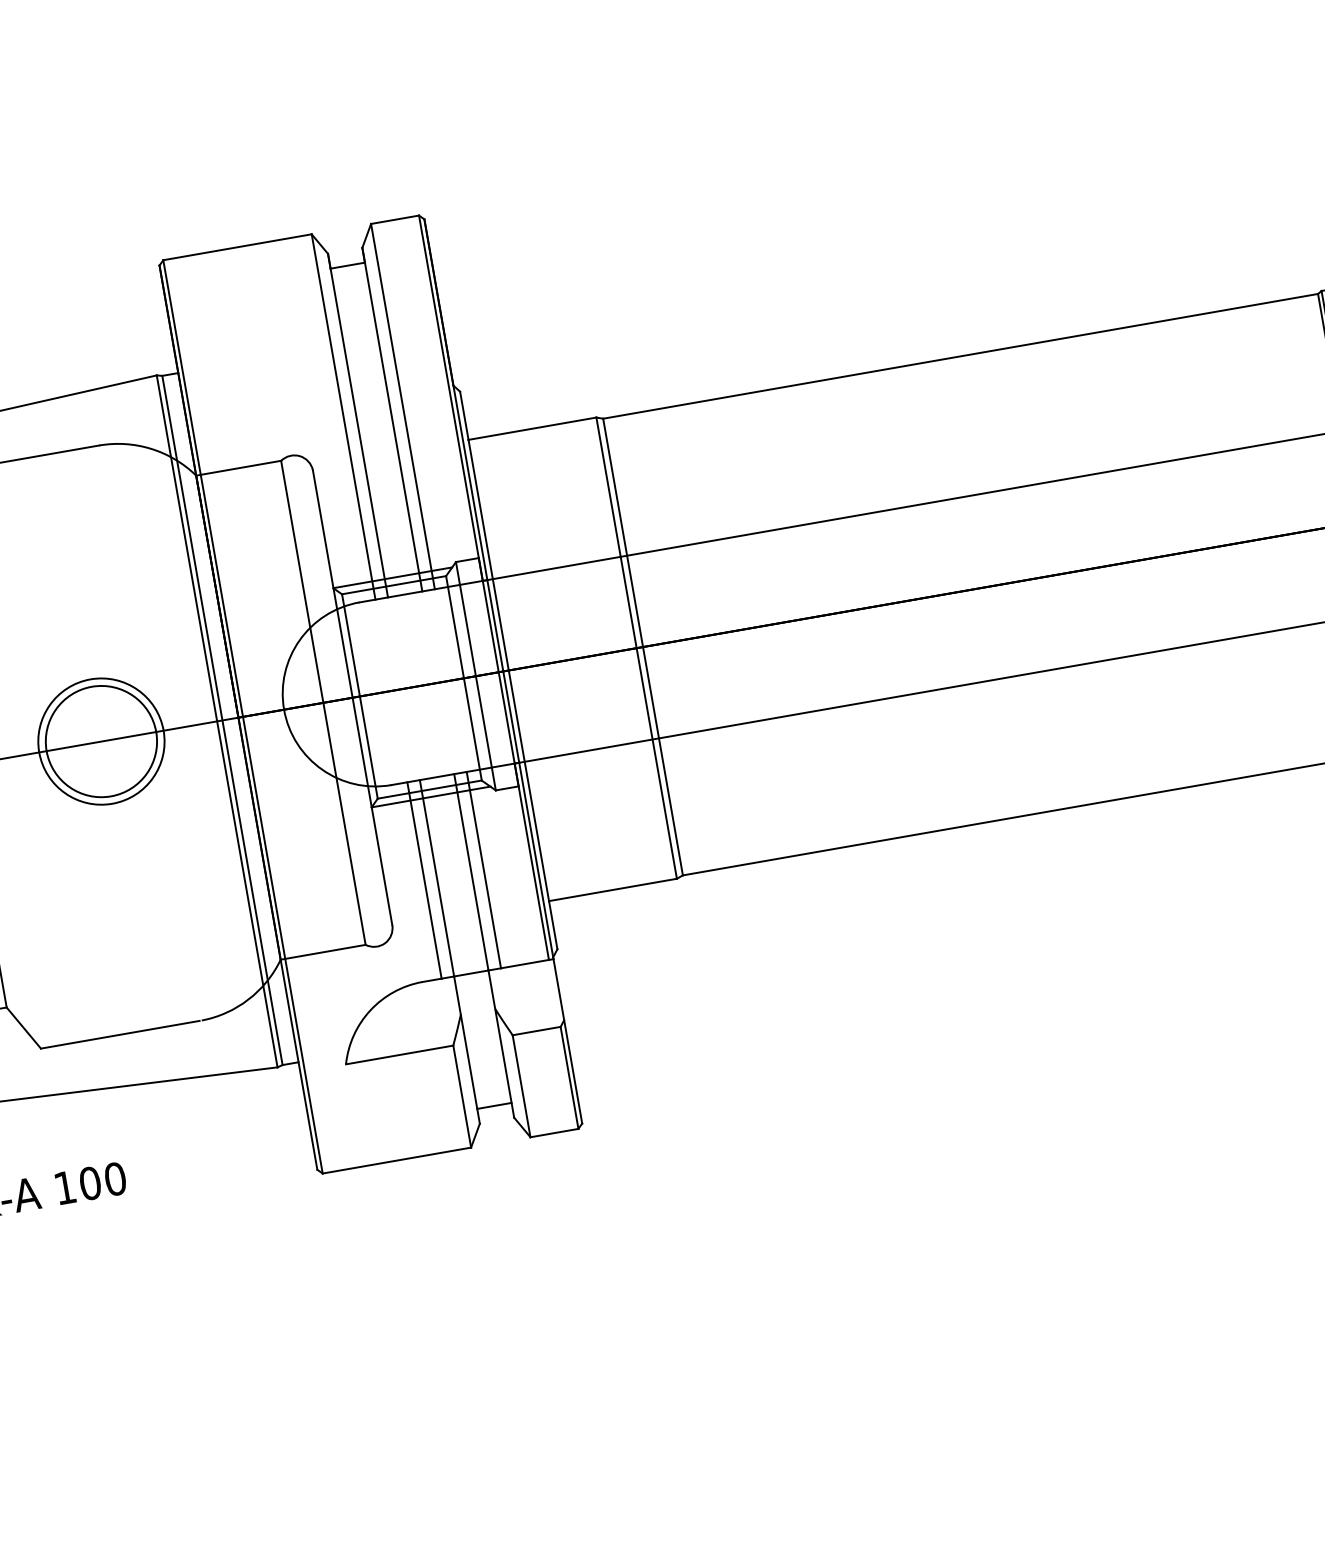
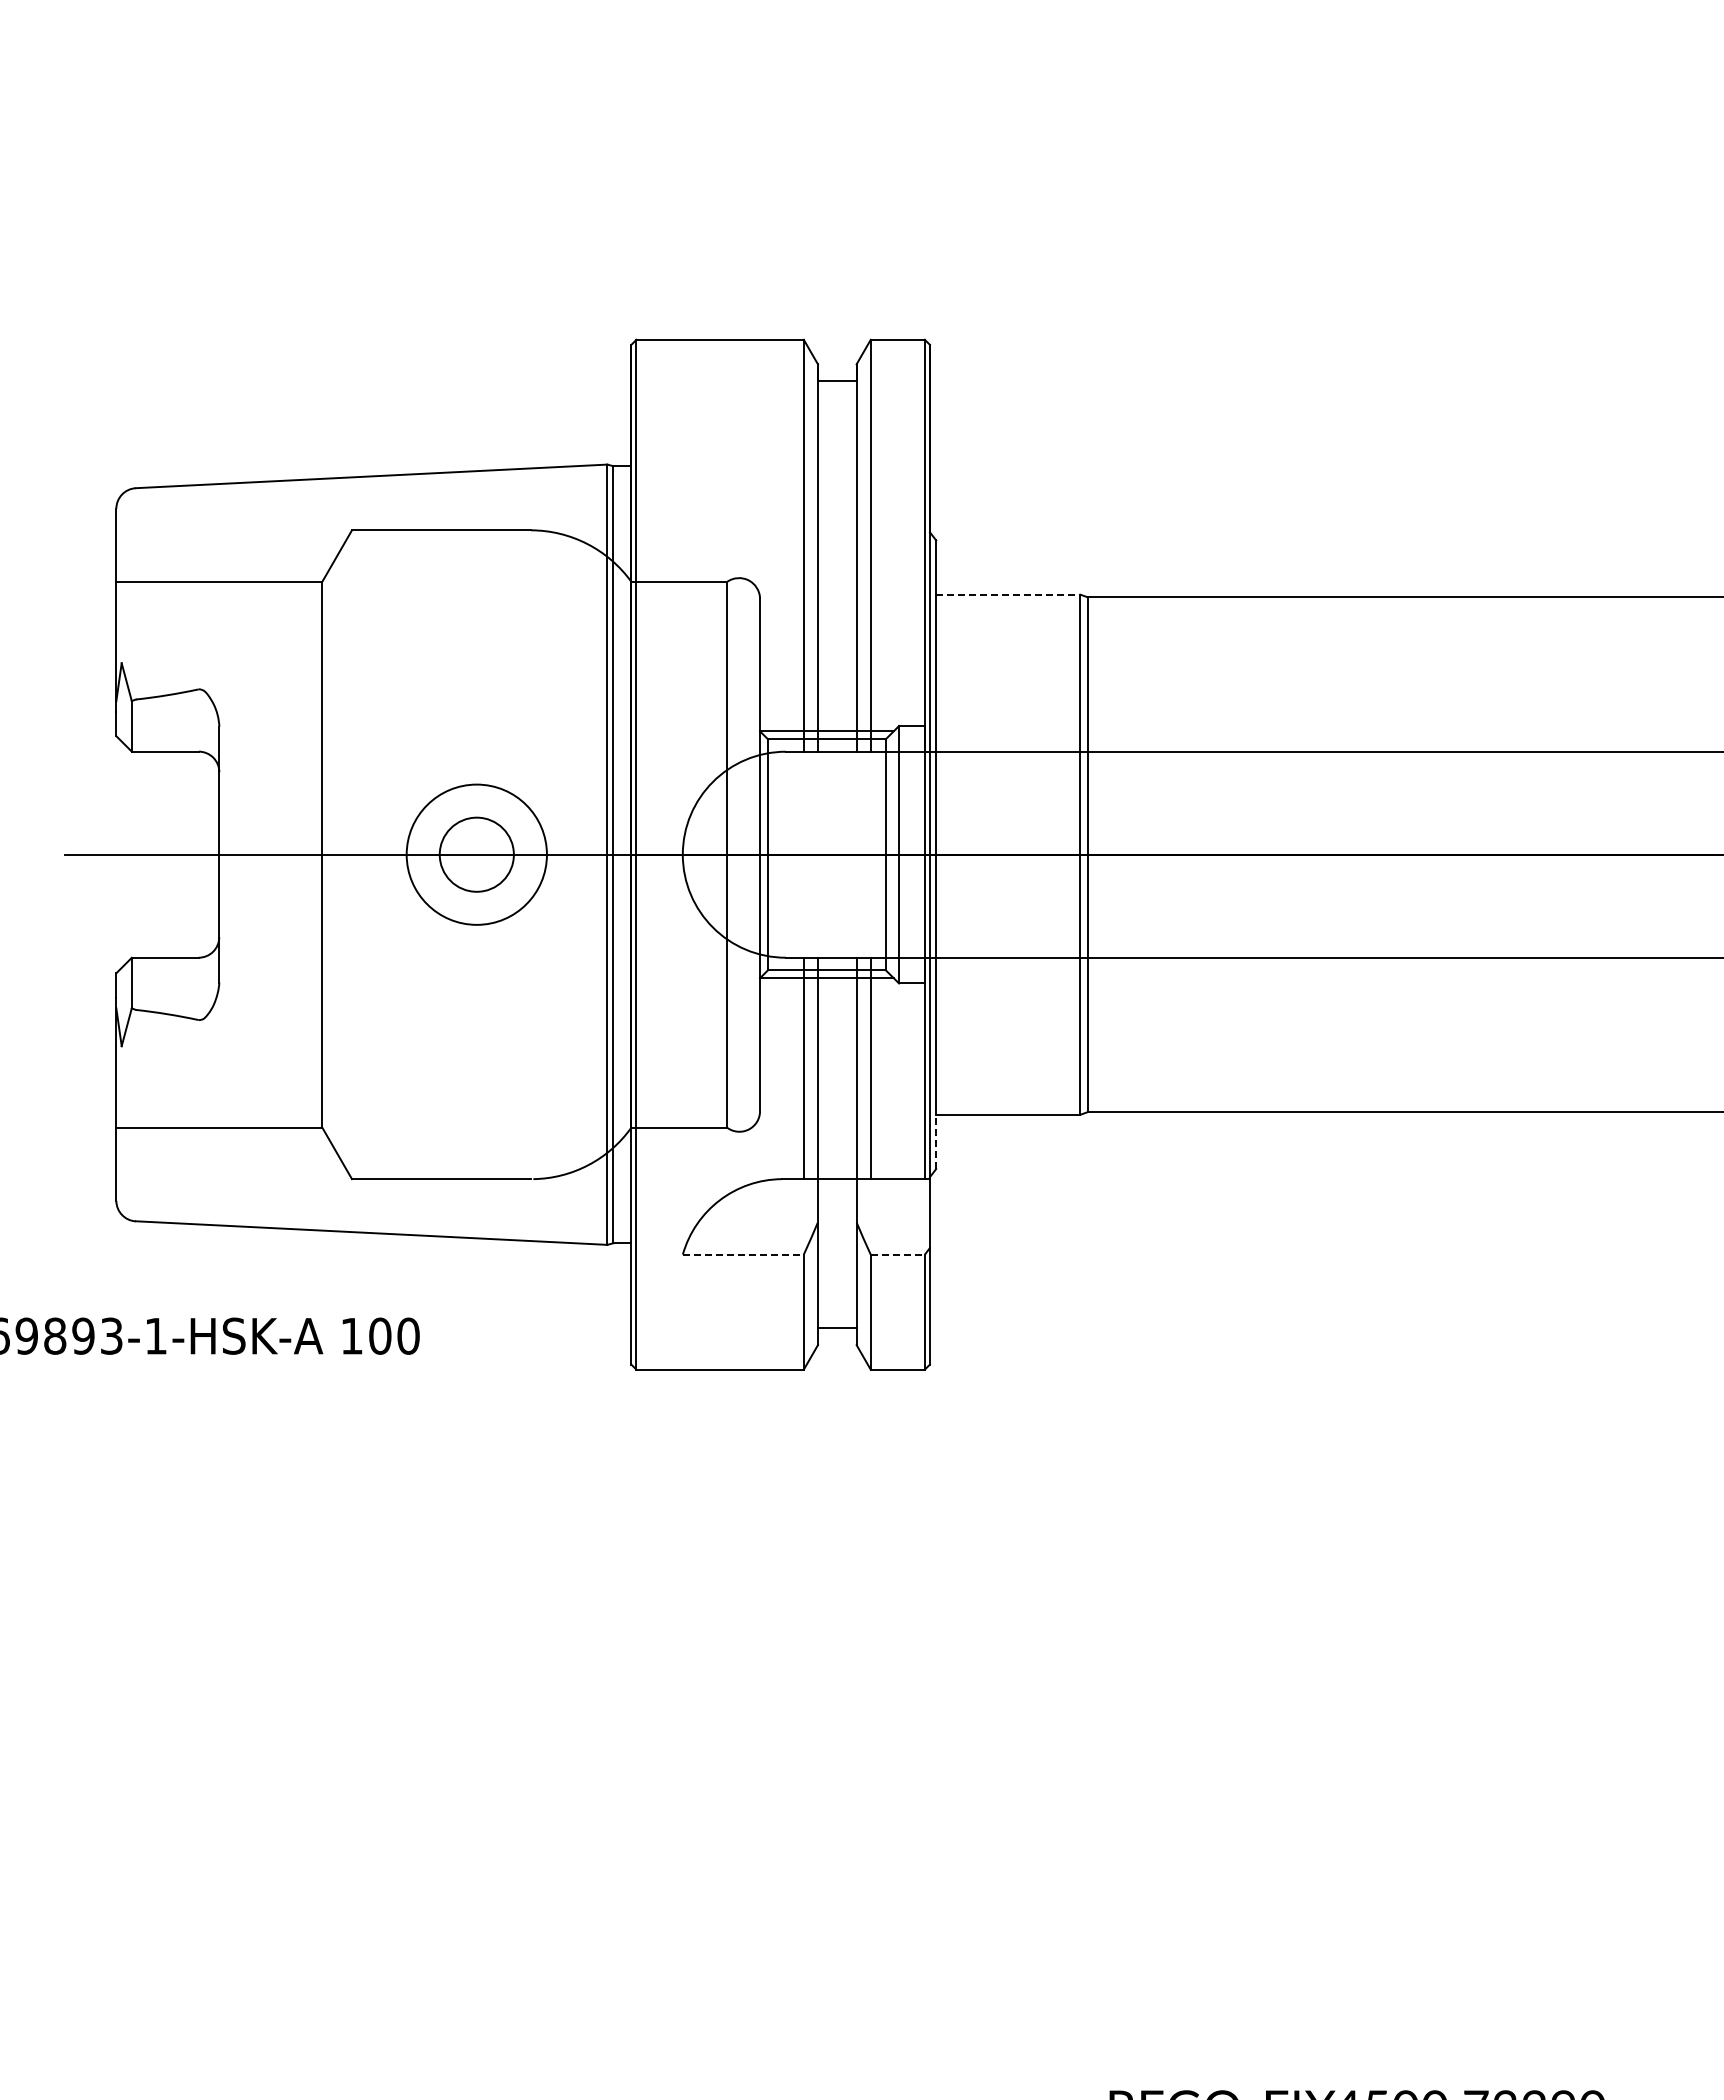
line: (532, 428) -> (1008, 594), solid -> dashed
circle: (101, 741) -> (476, 854), size x0.6
line: (553, 924) -> (936, 1141), solid -> dashed
line: (537, 1030) -> (898, 1254), solid -> dashed
line: (399, 1054) -> (743, 1254), solid -> dashed

